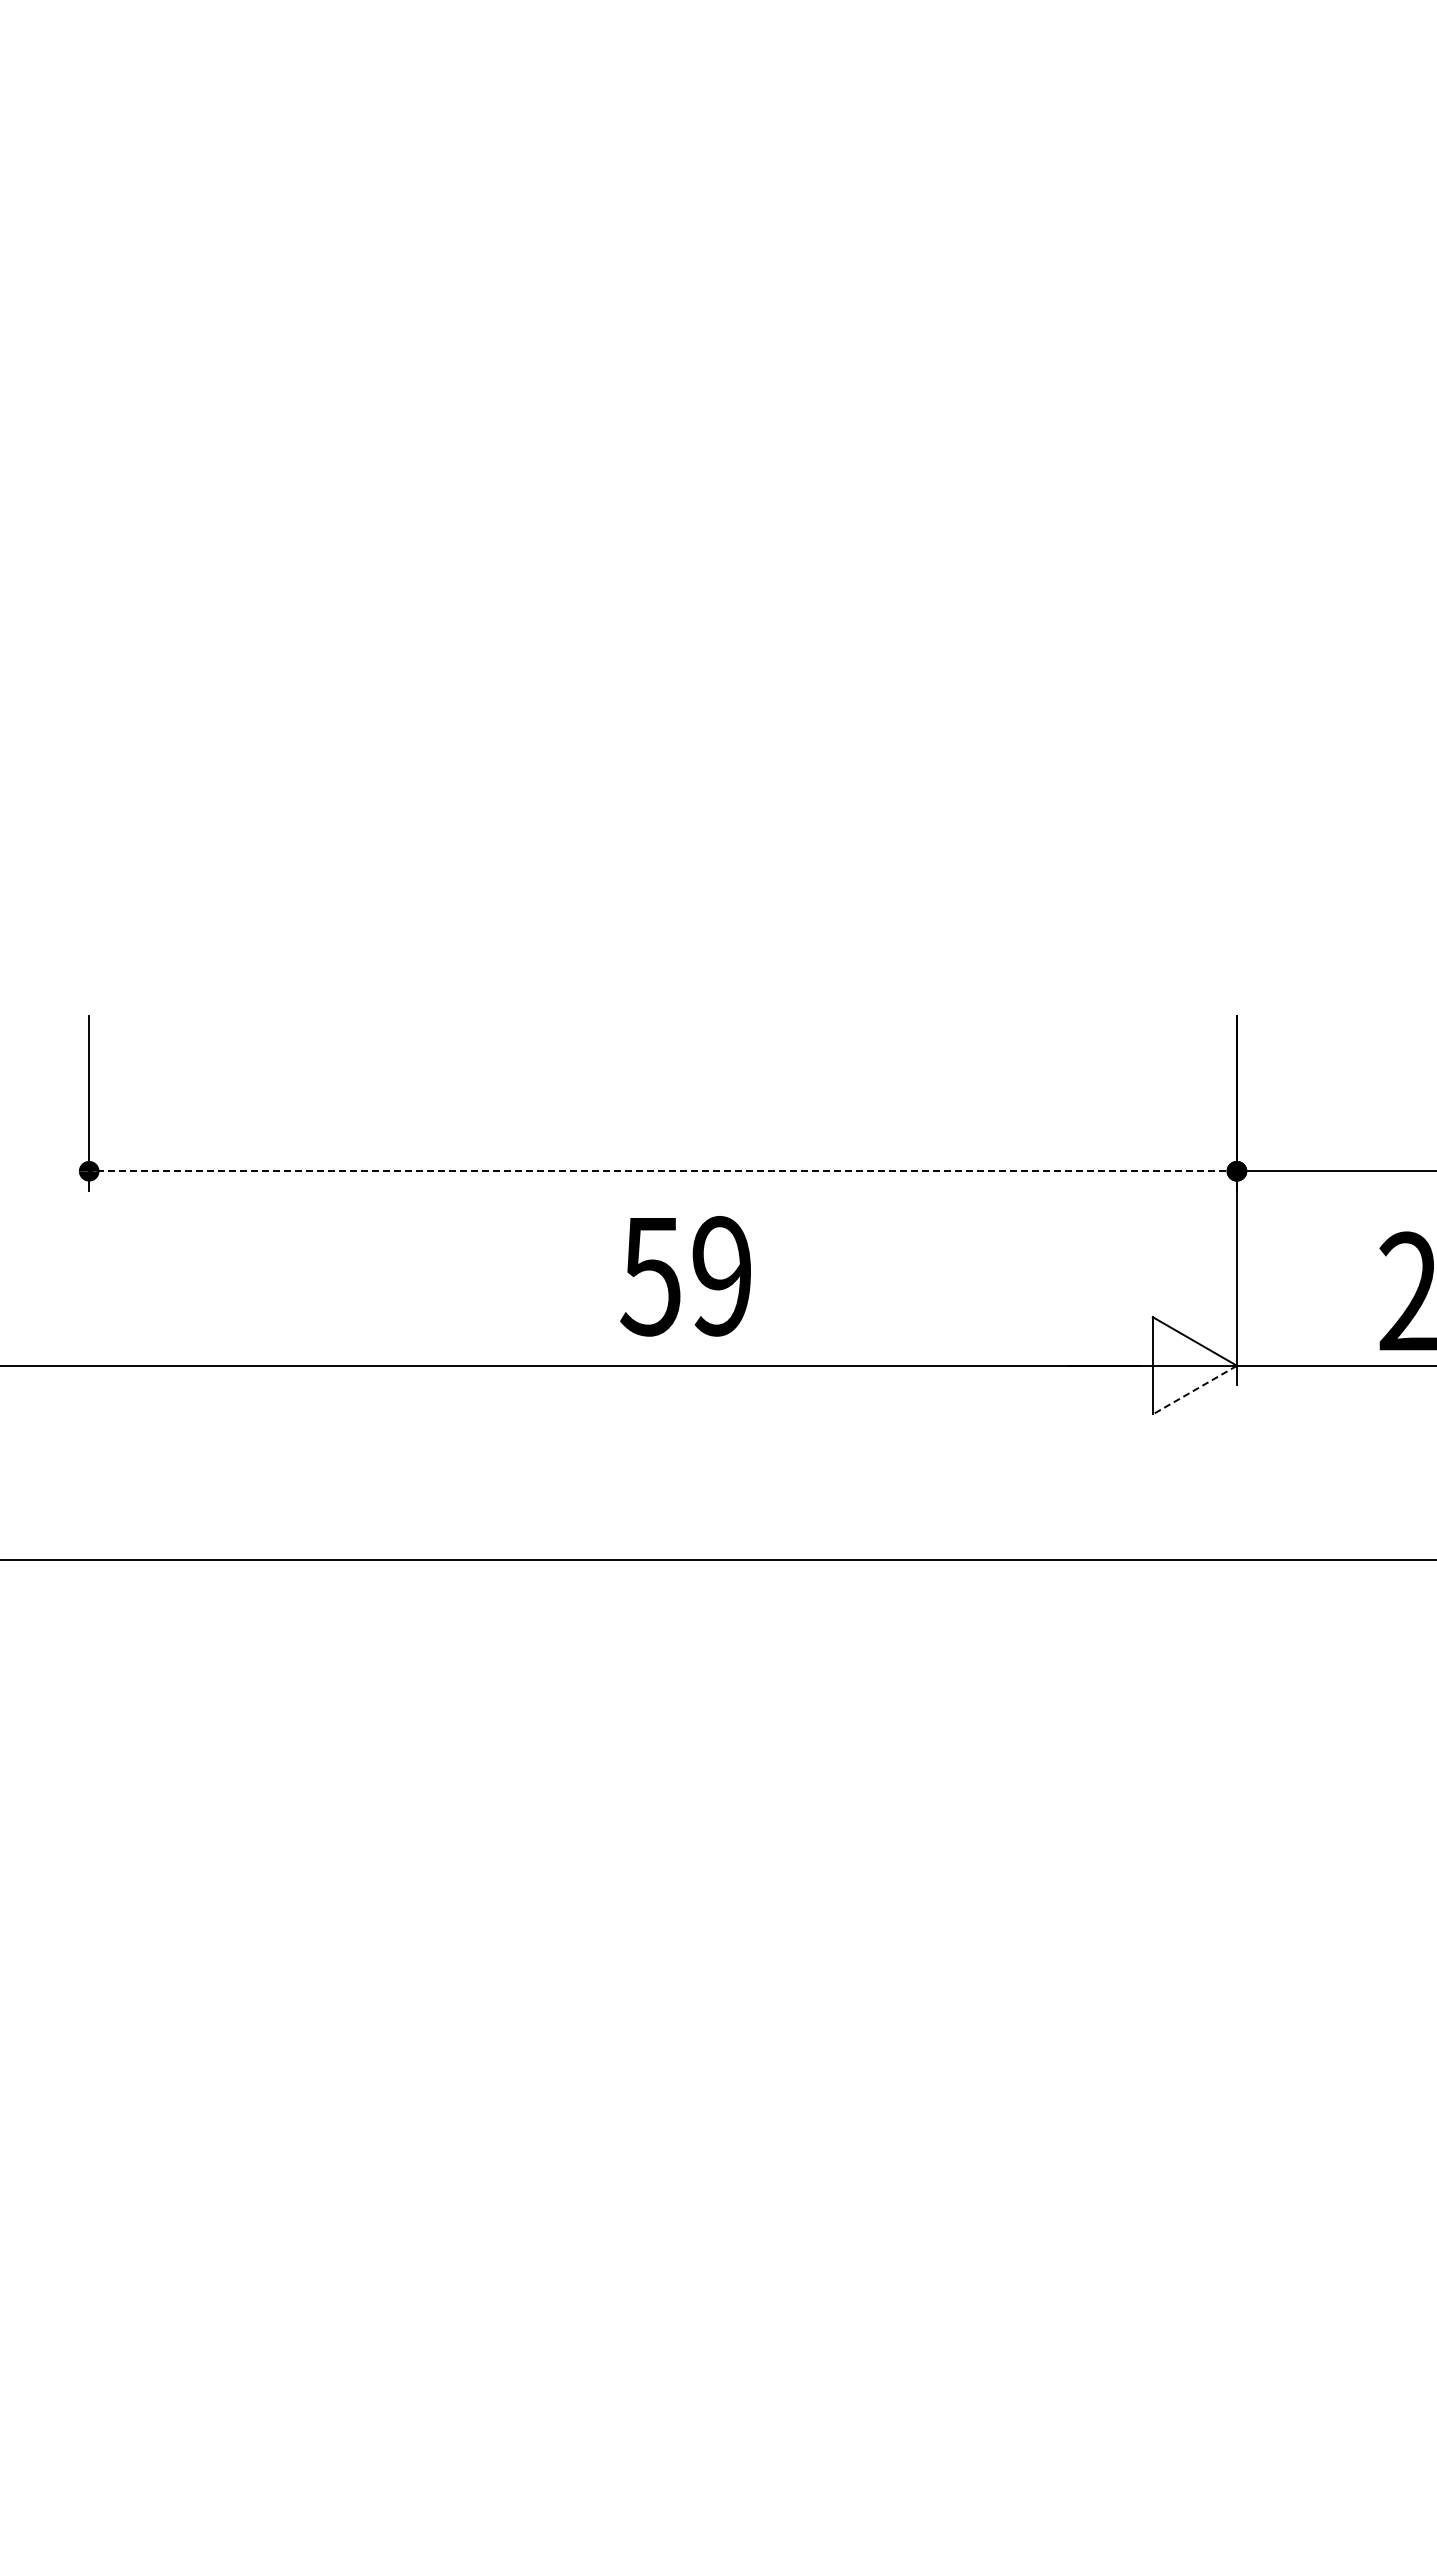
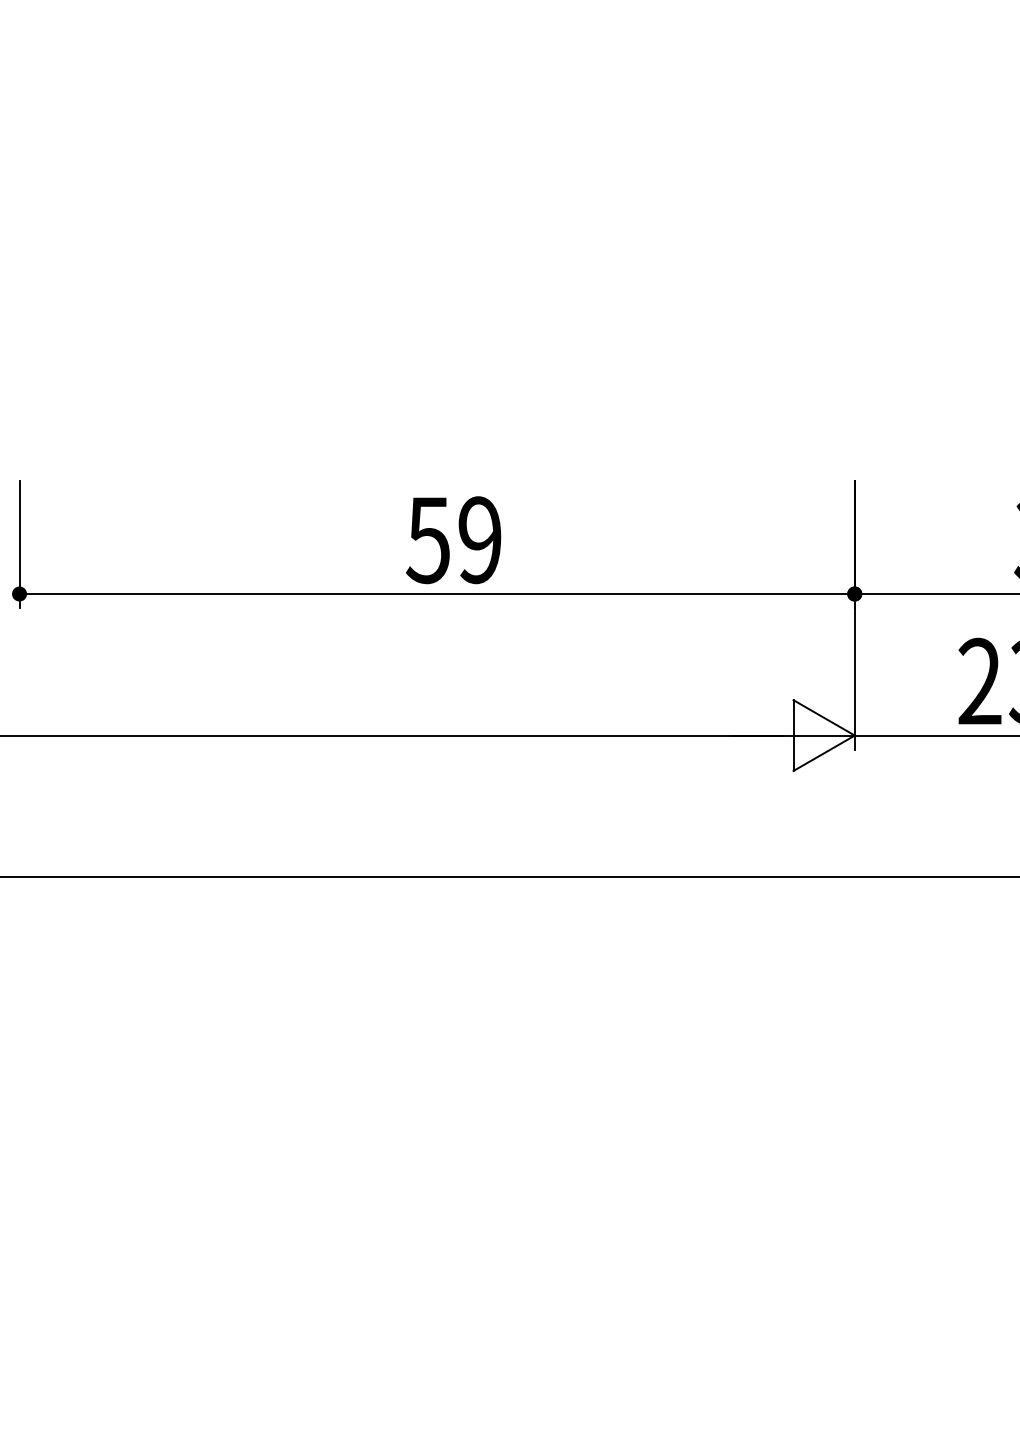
line: (663, 1171) -> (437, 594), dashed -> solid
text: (685, 1276) -> (453, 540), moved
line: (1194, 1390) -> (823, 753), dashed -> solid

